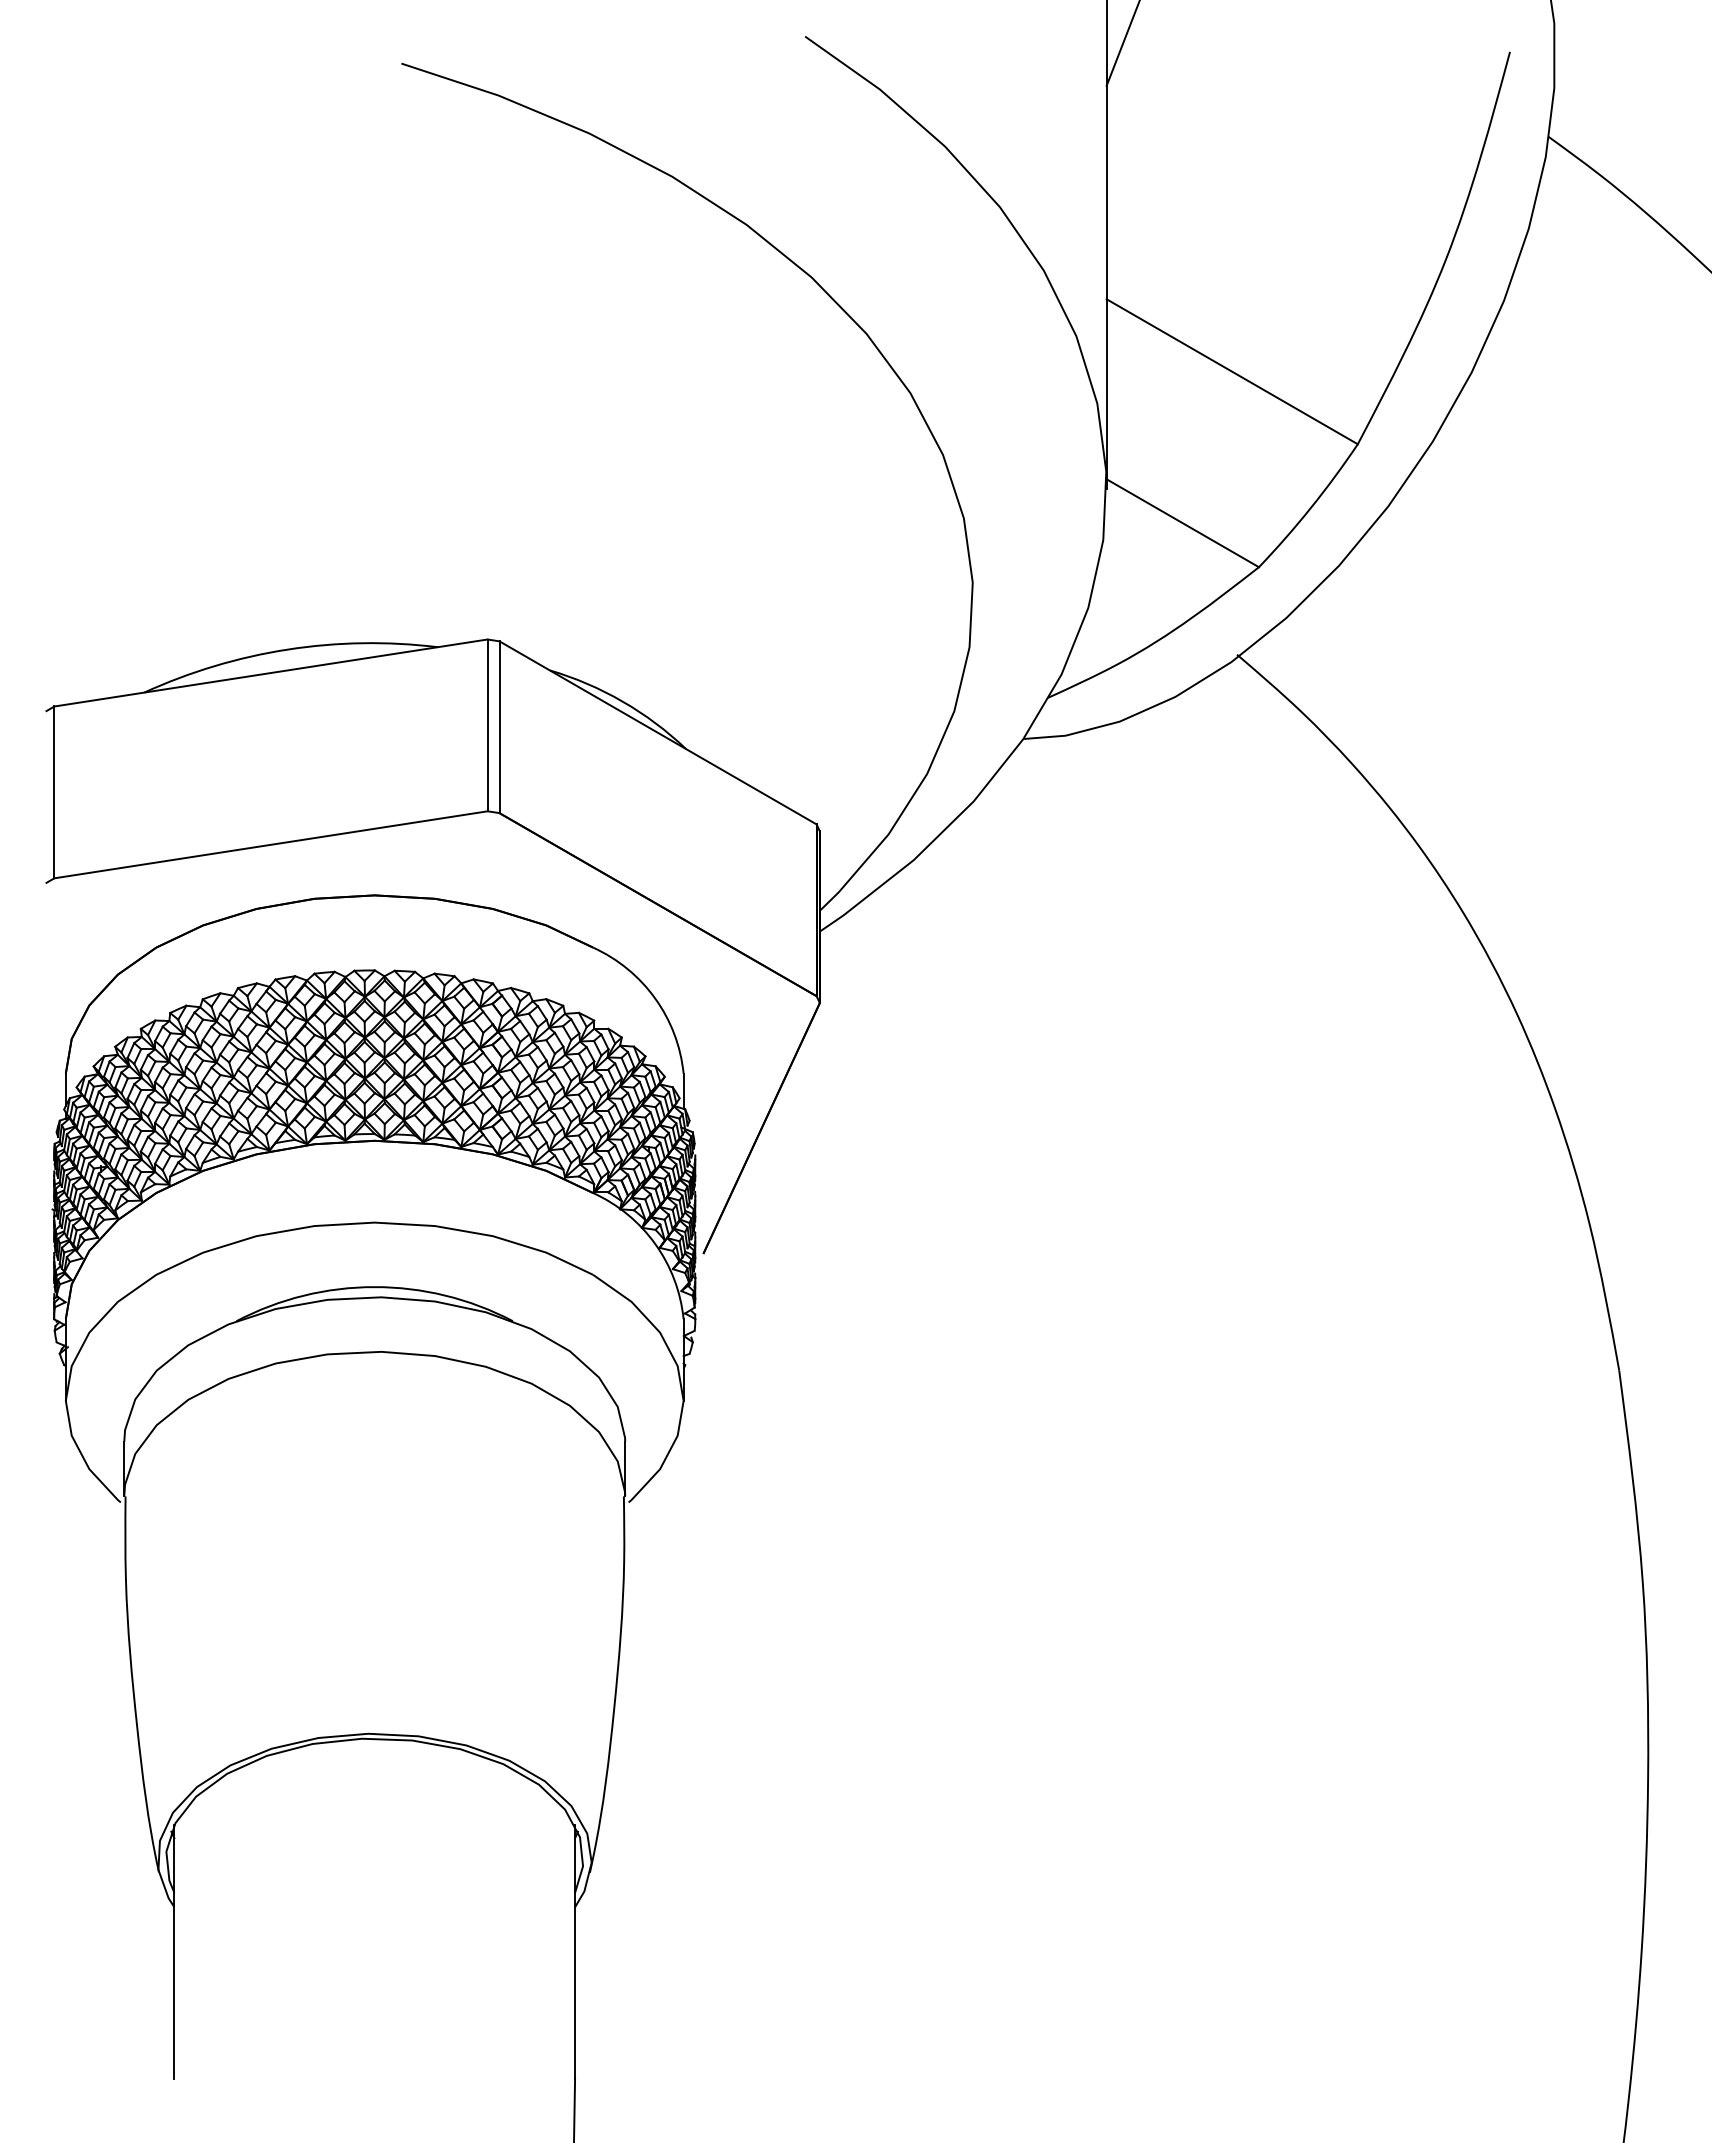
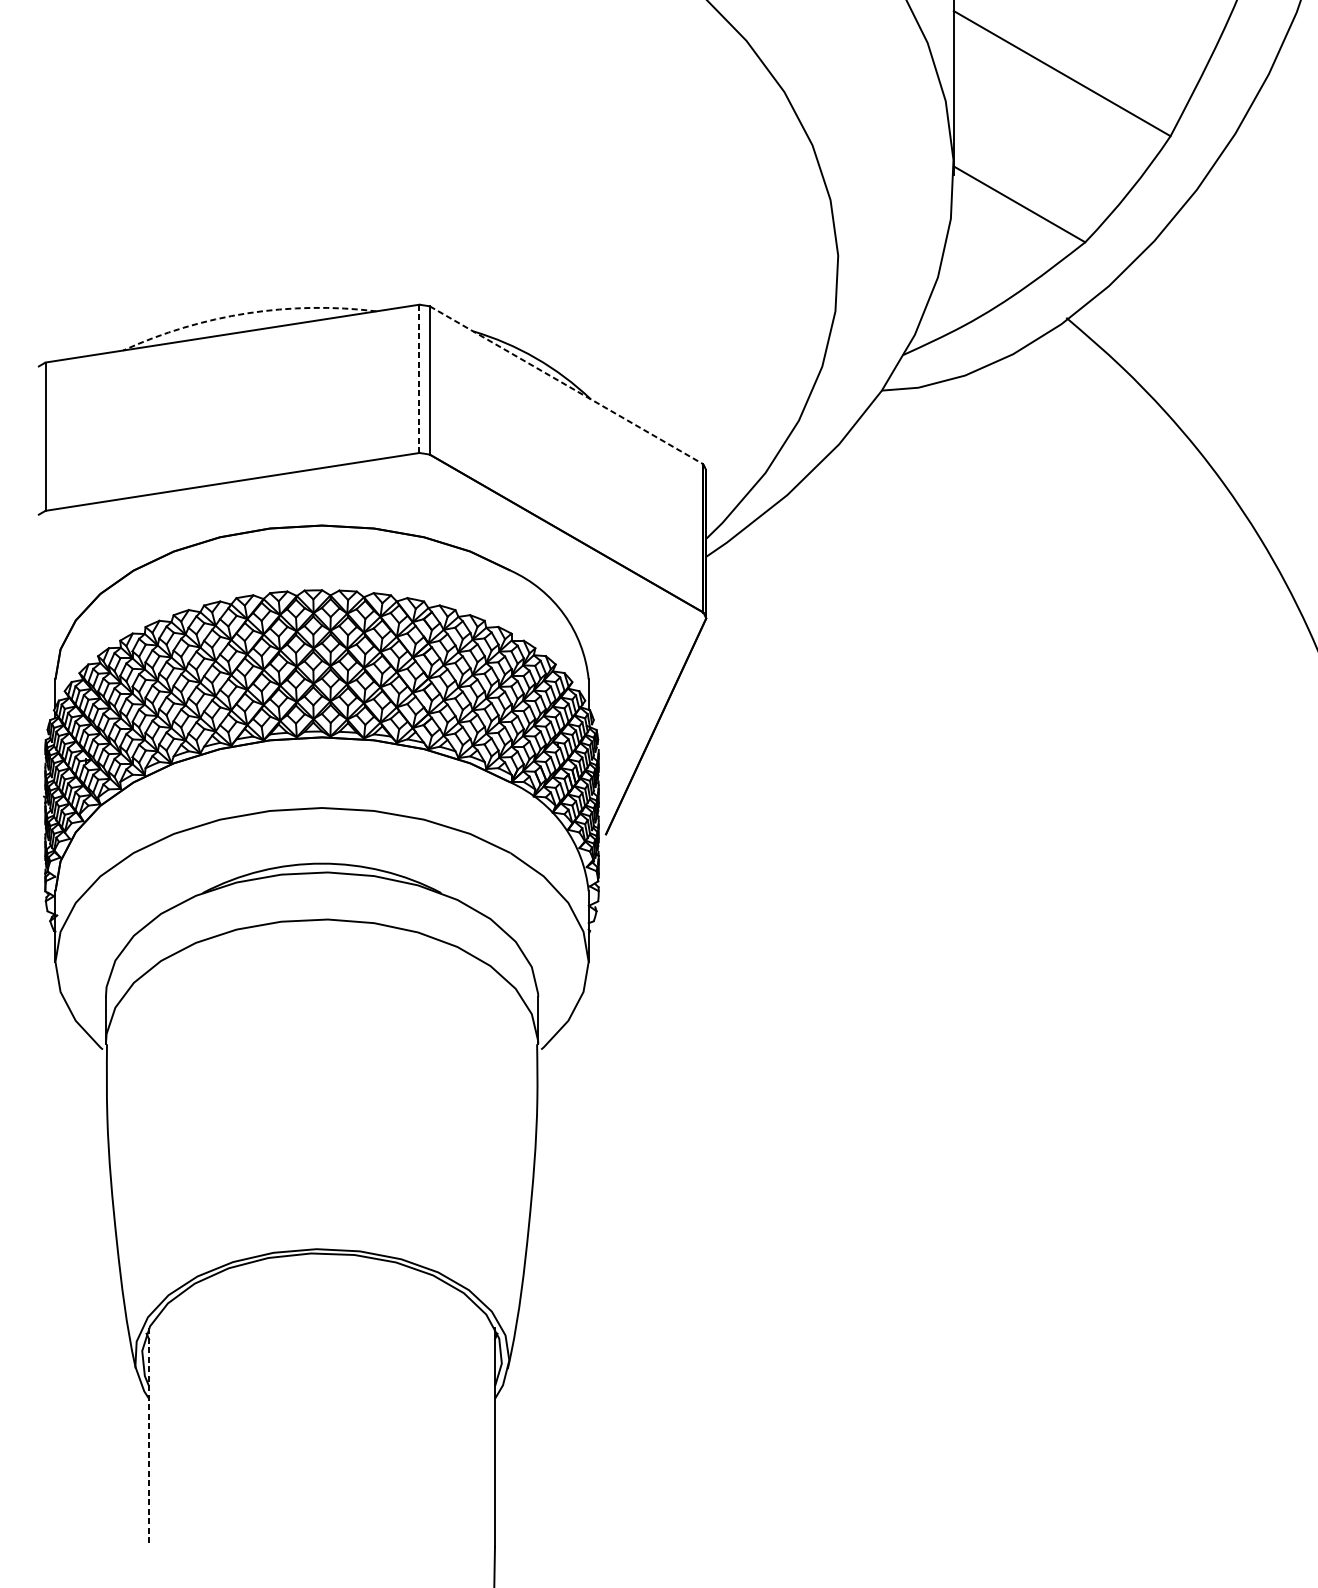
arc: (287, 649) -> (246, 313), solid -> dashed
line: (487, 725) -> (419, 378), solid -> dashed
line: (658, 733) -> (566, 385), solid -> dashed
line: (174, 1951) -> (149, 1437), solid -> dashed

